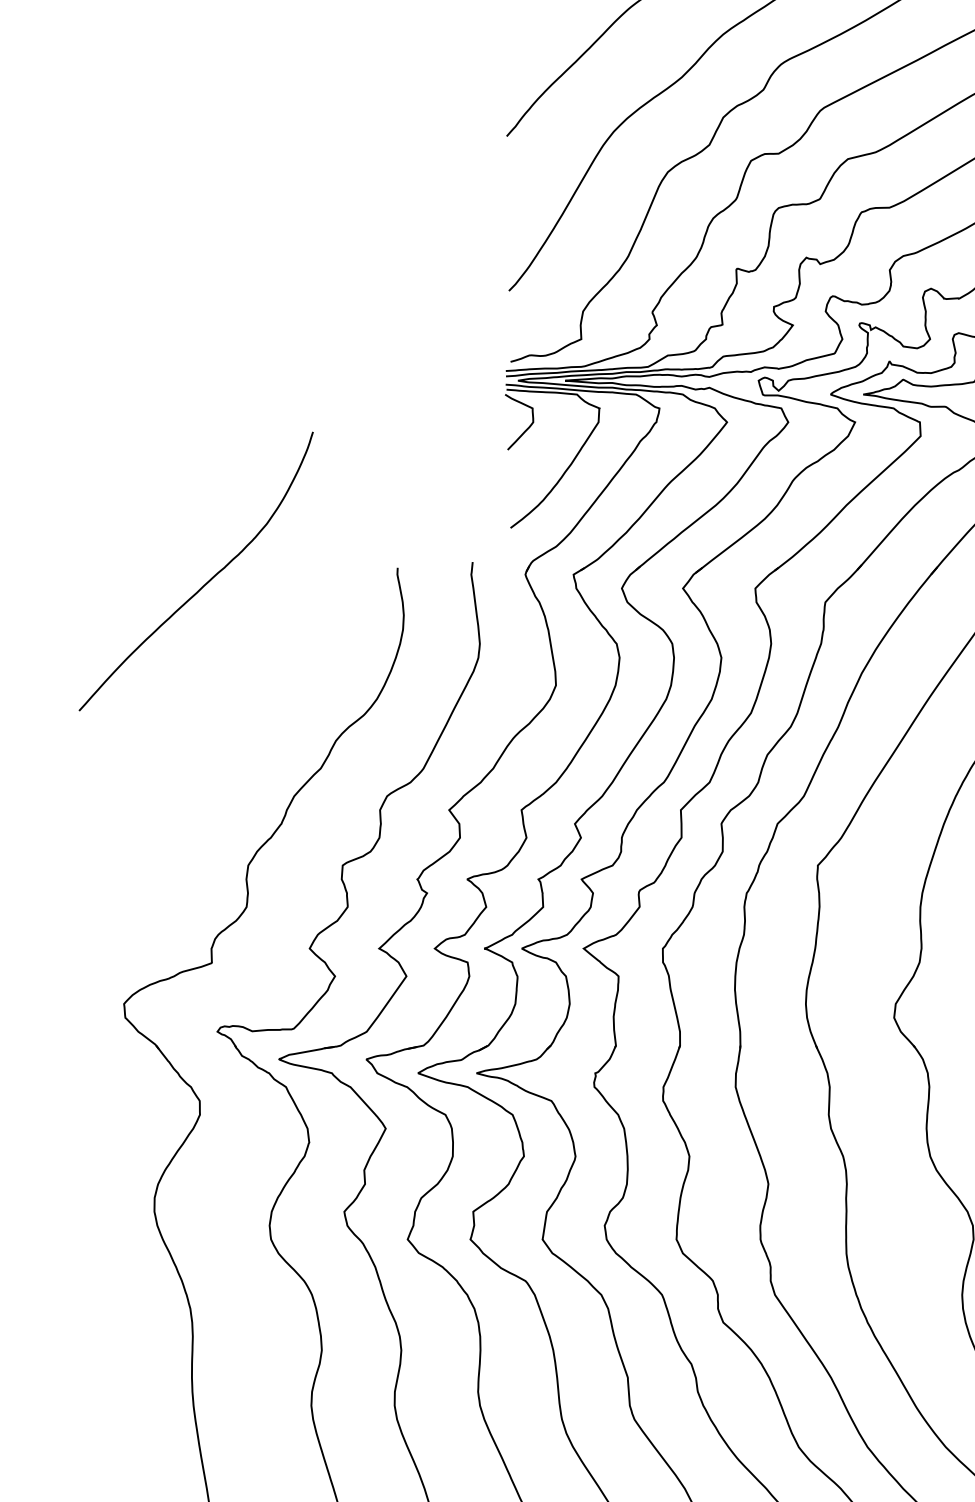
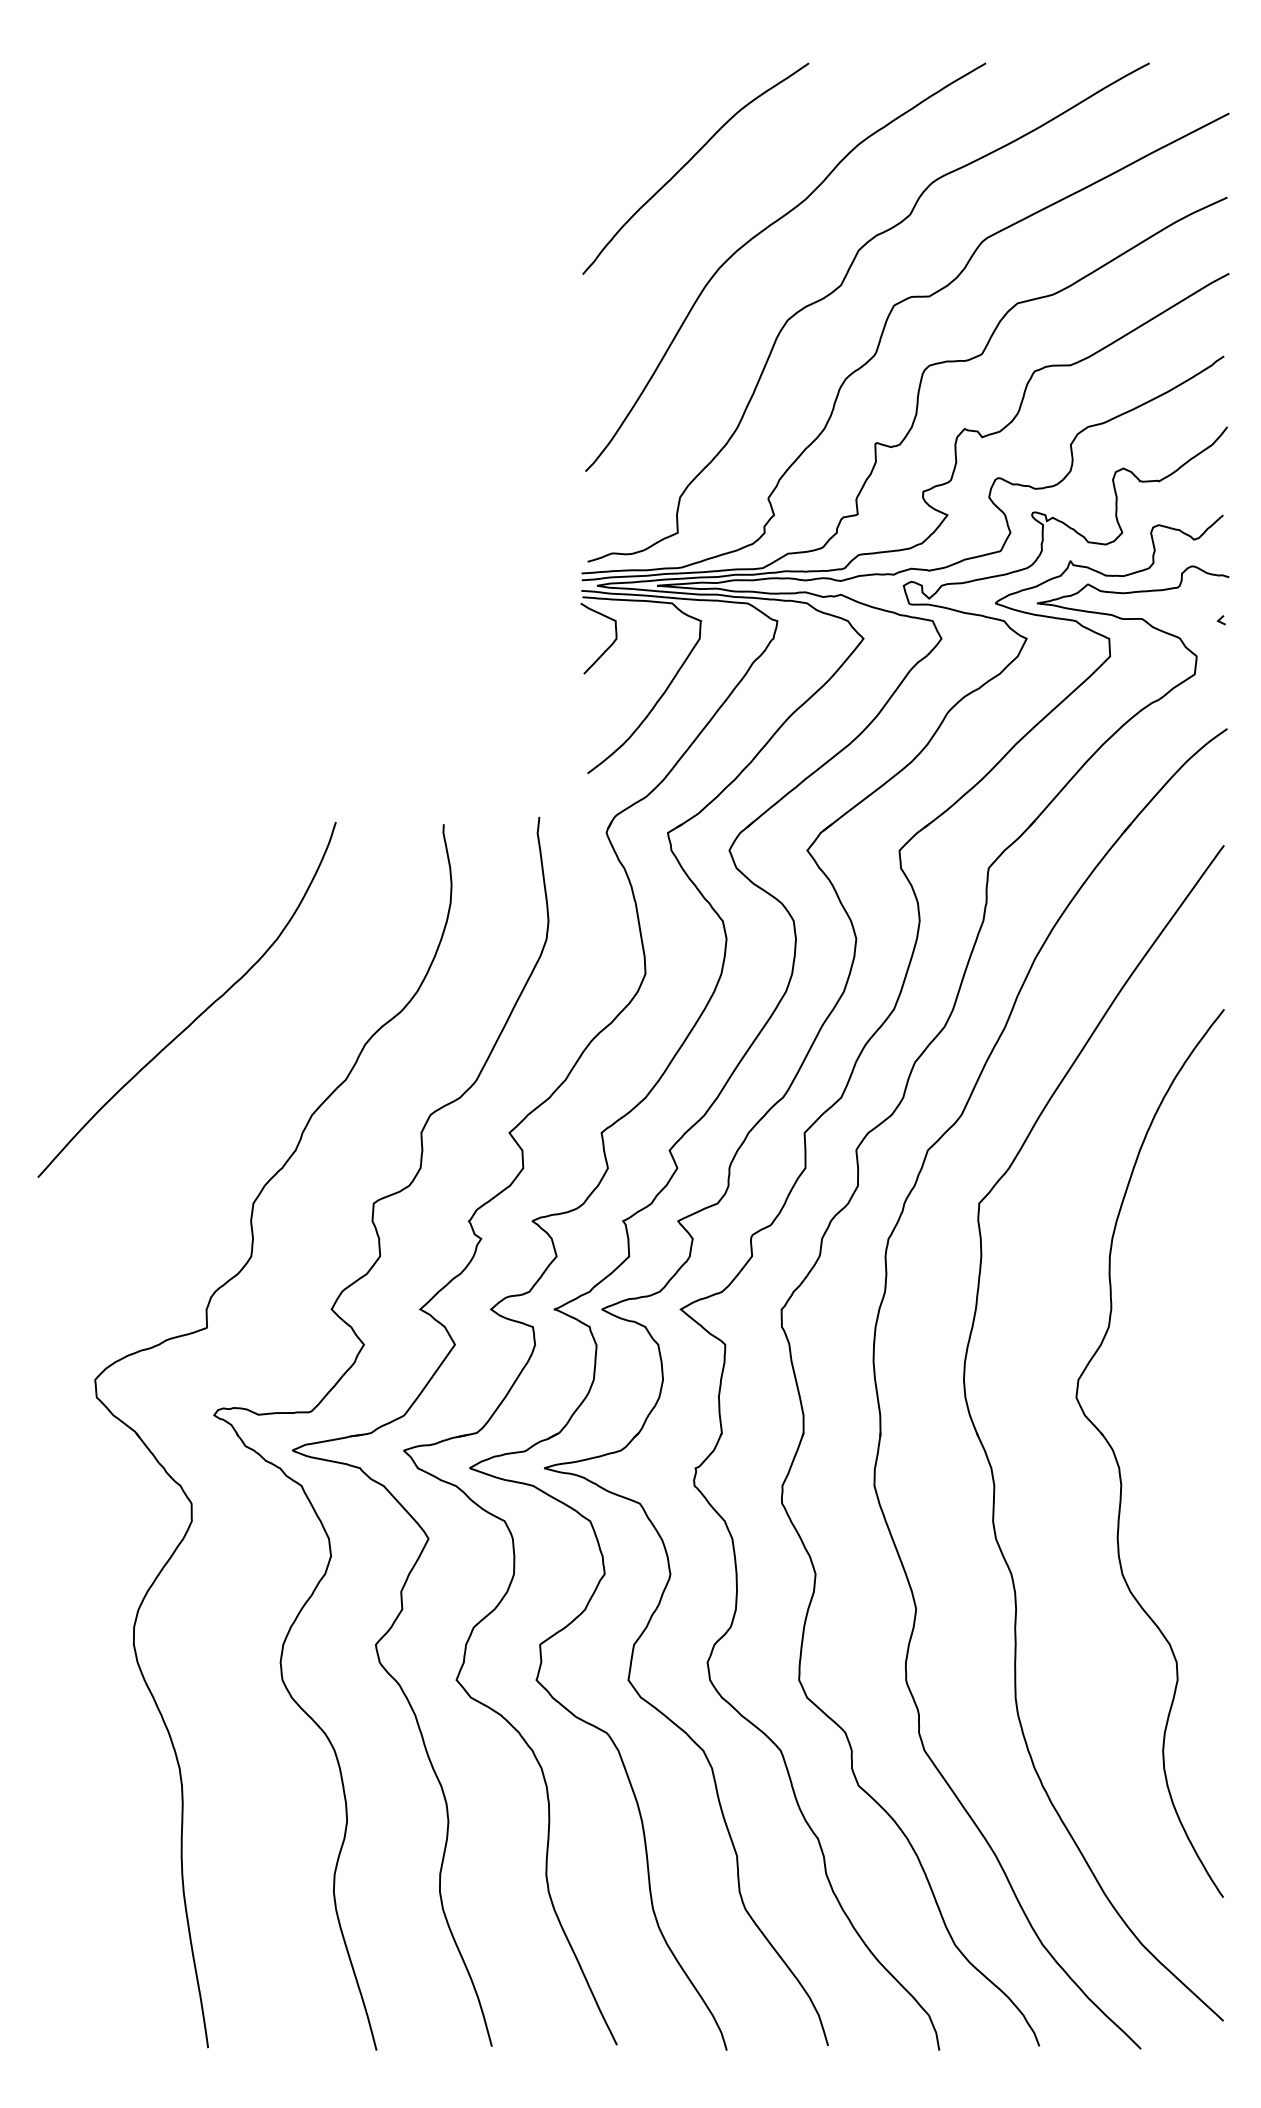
curve: (206, 582) -> (200, 1013), moved

